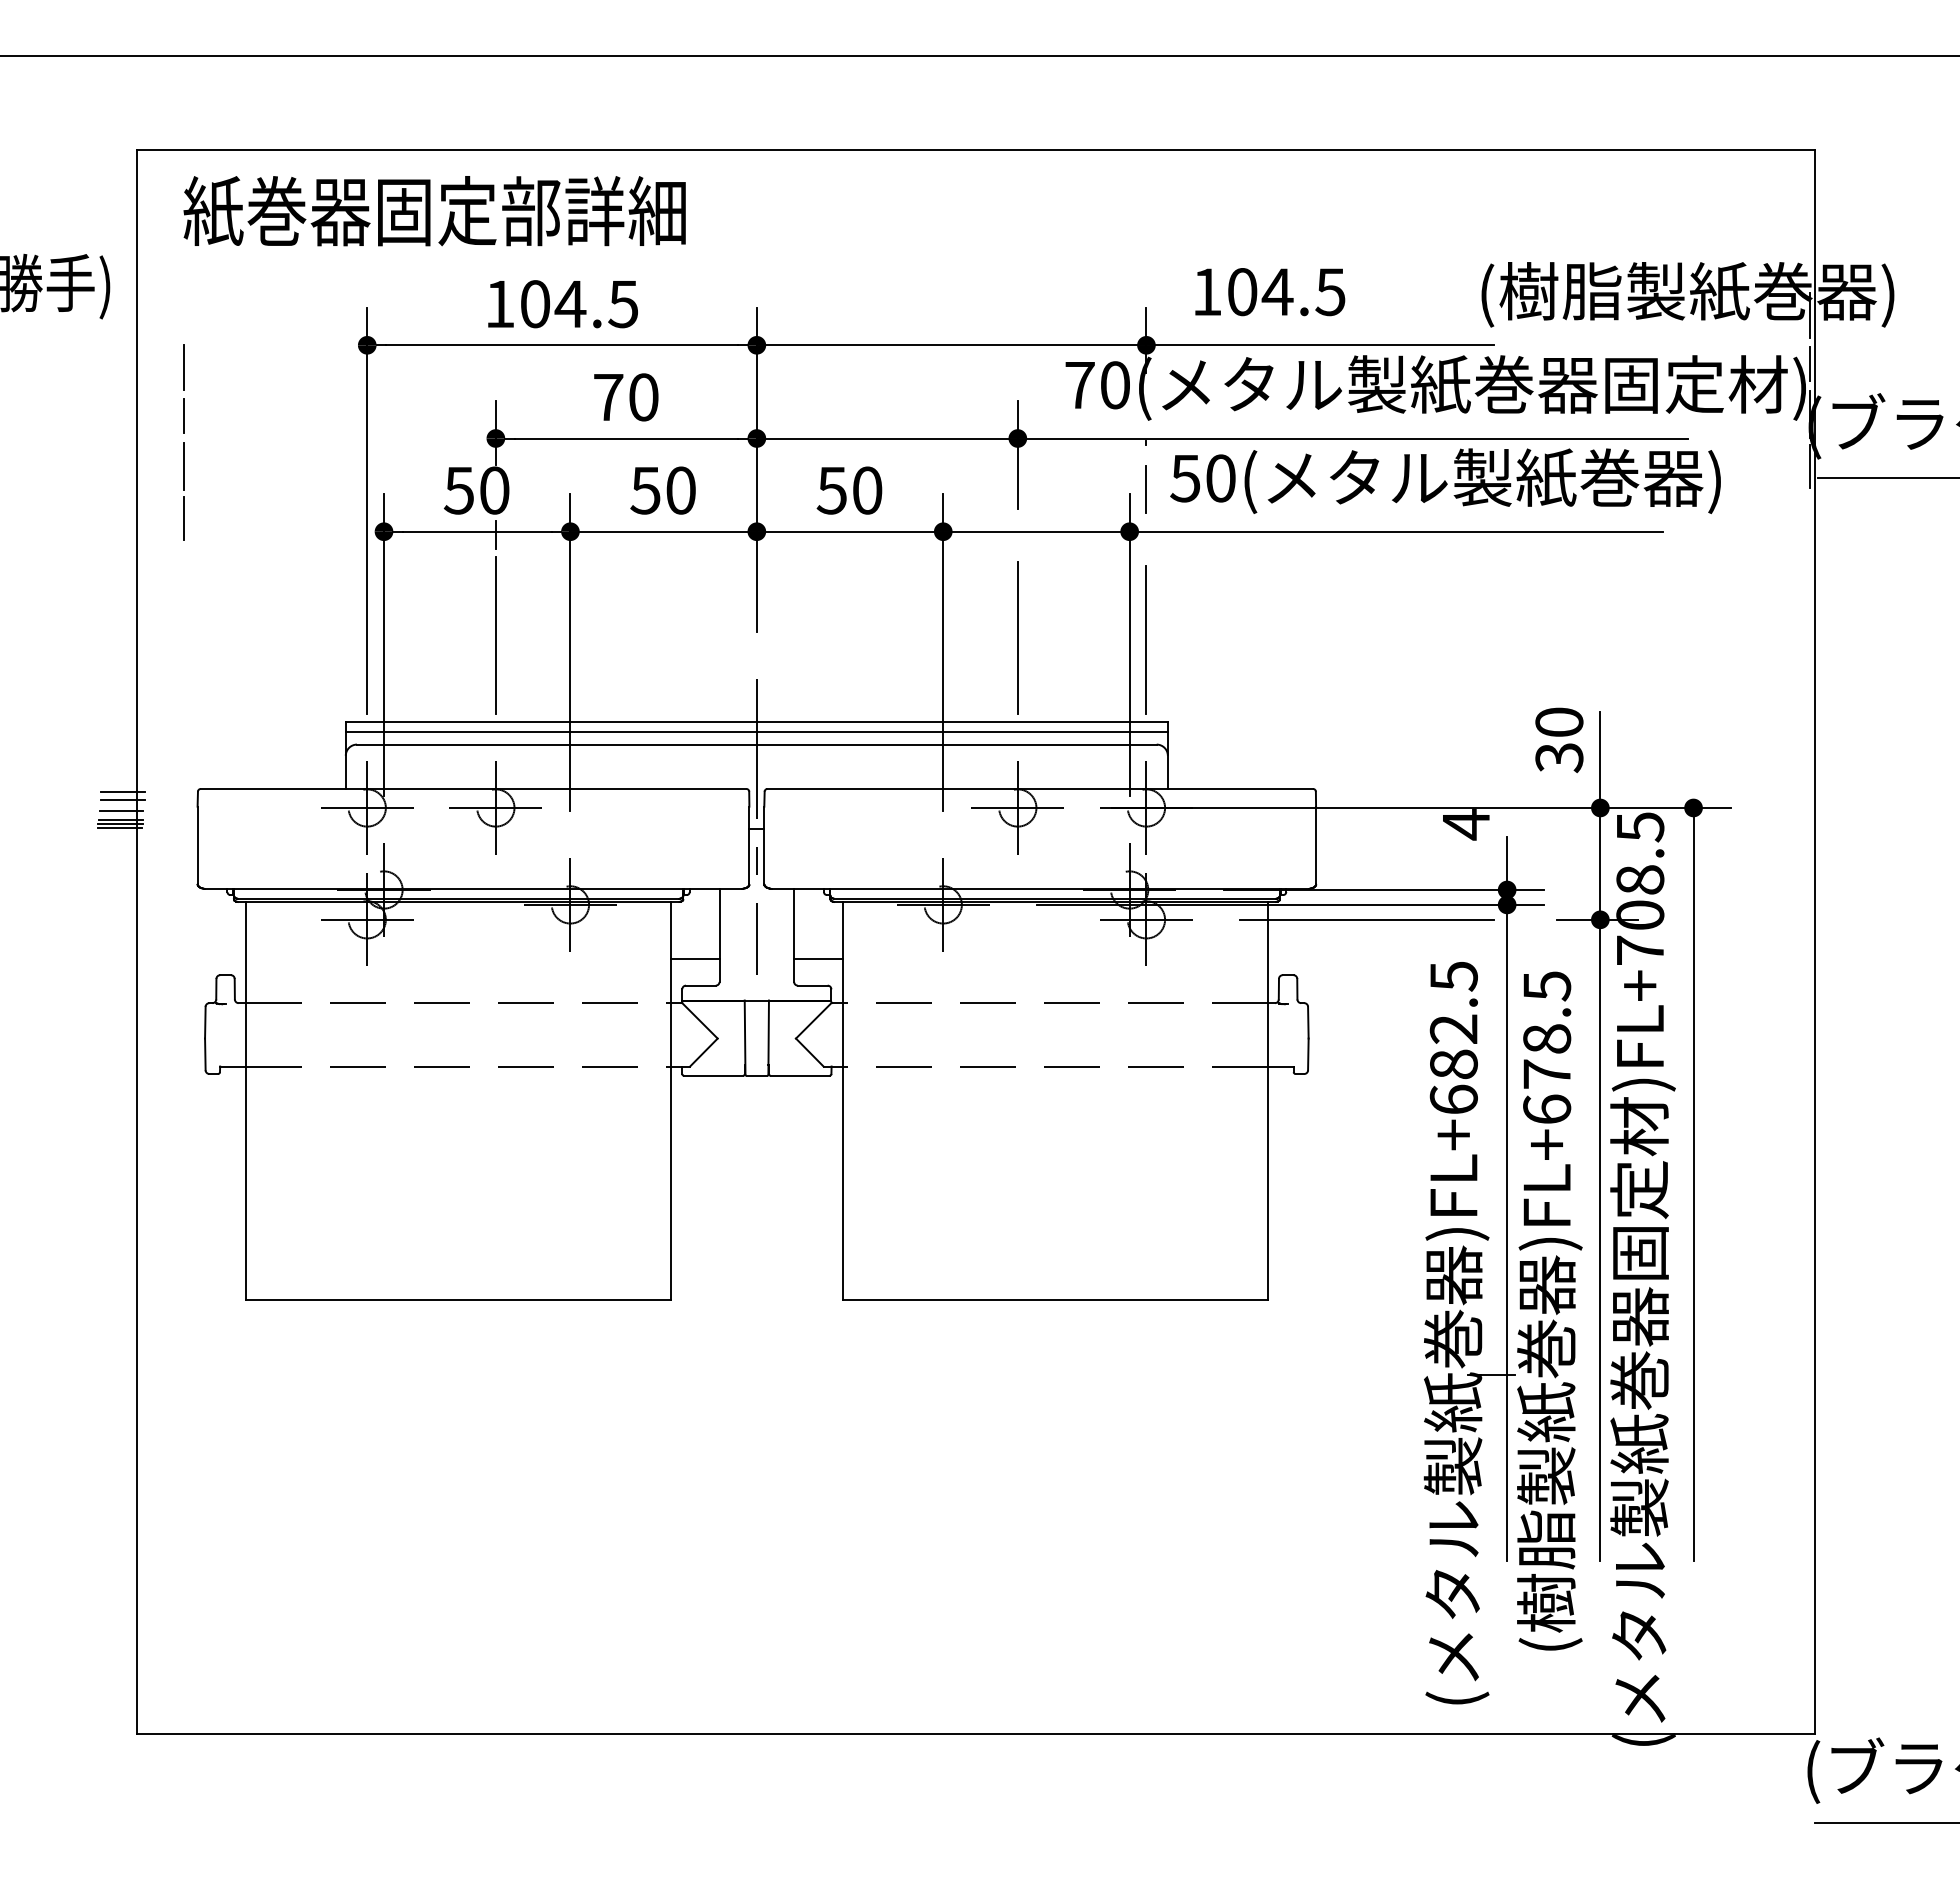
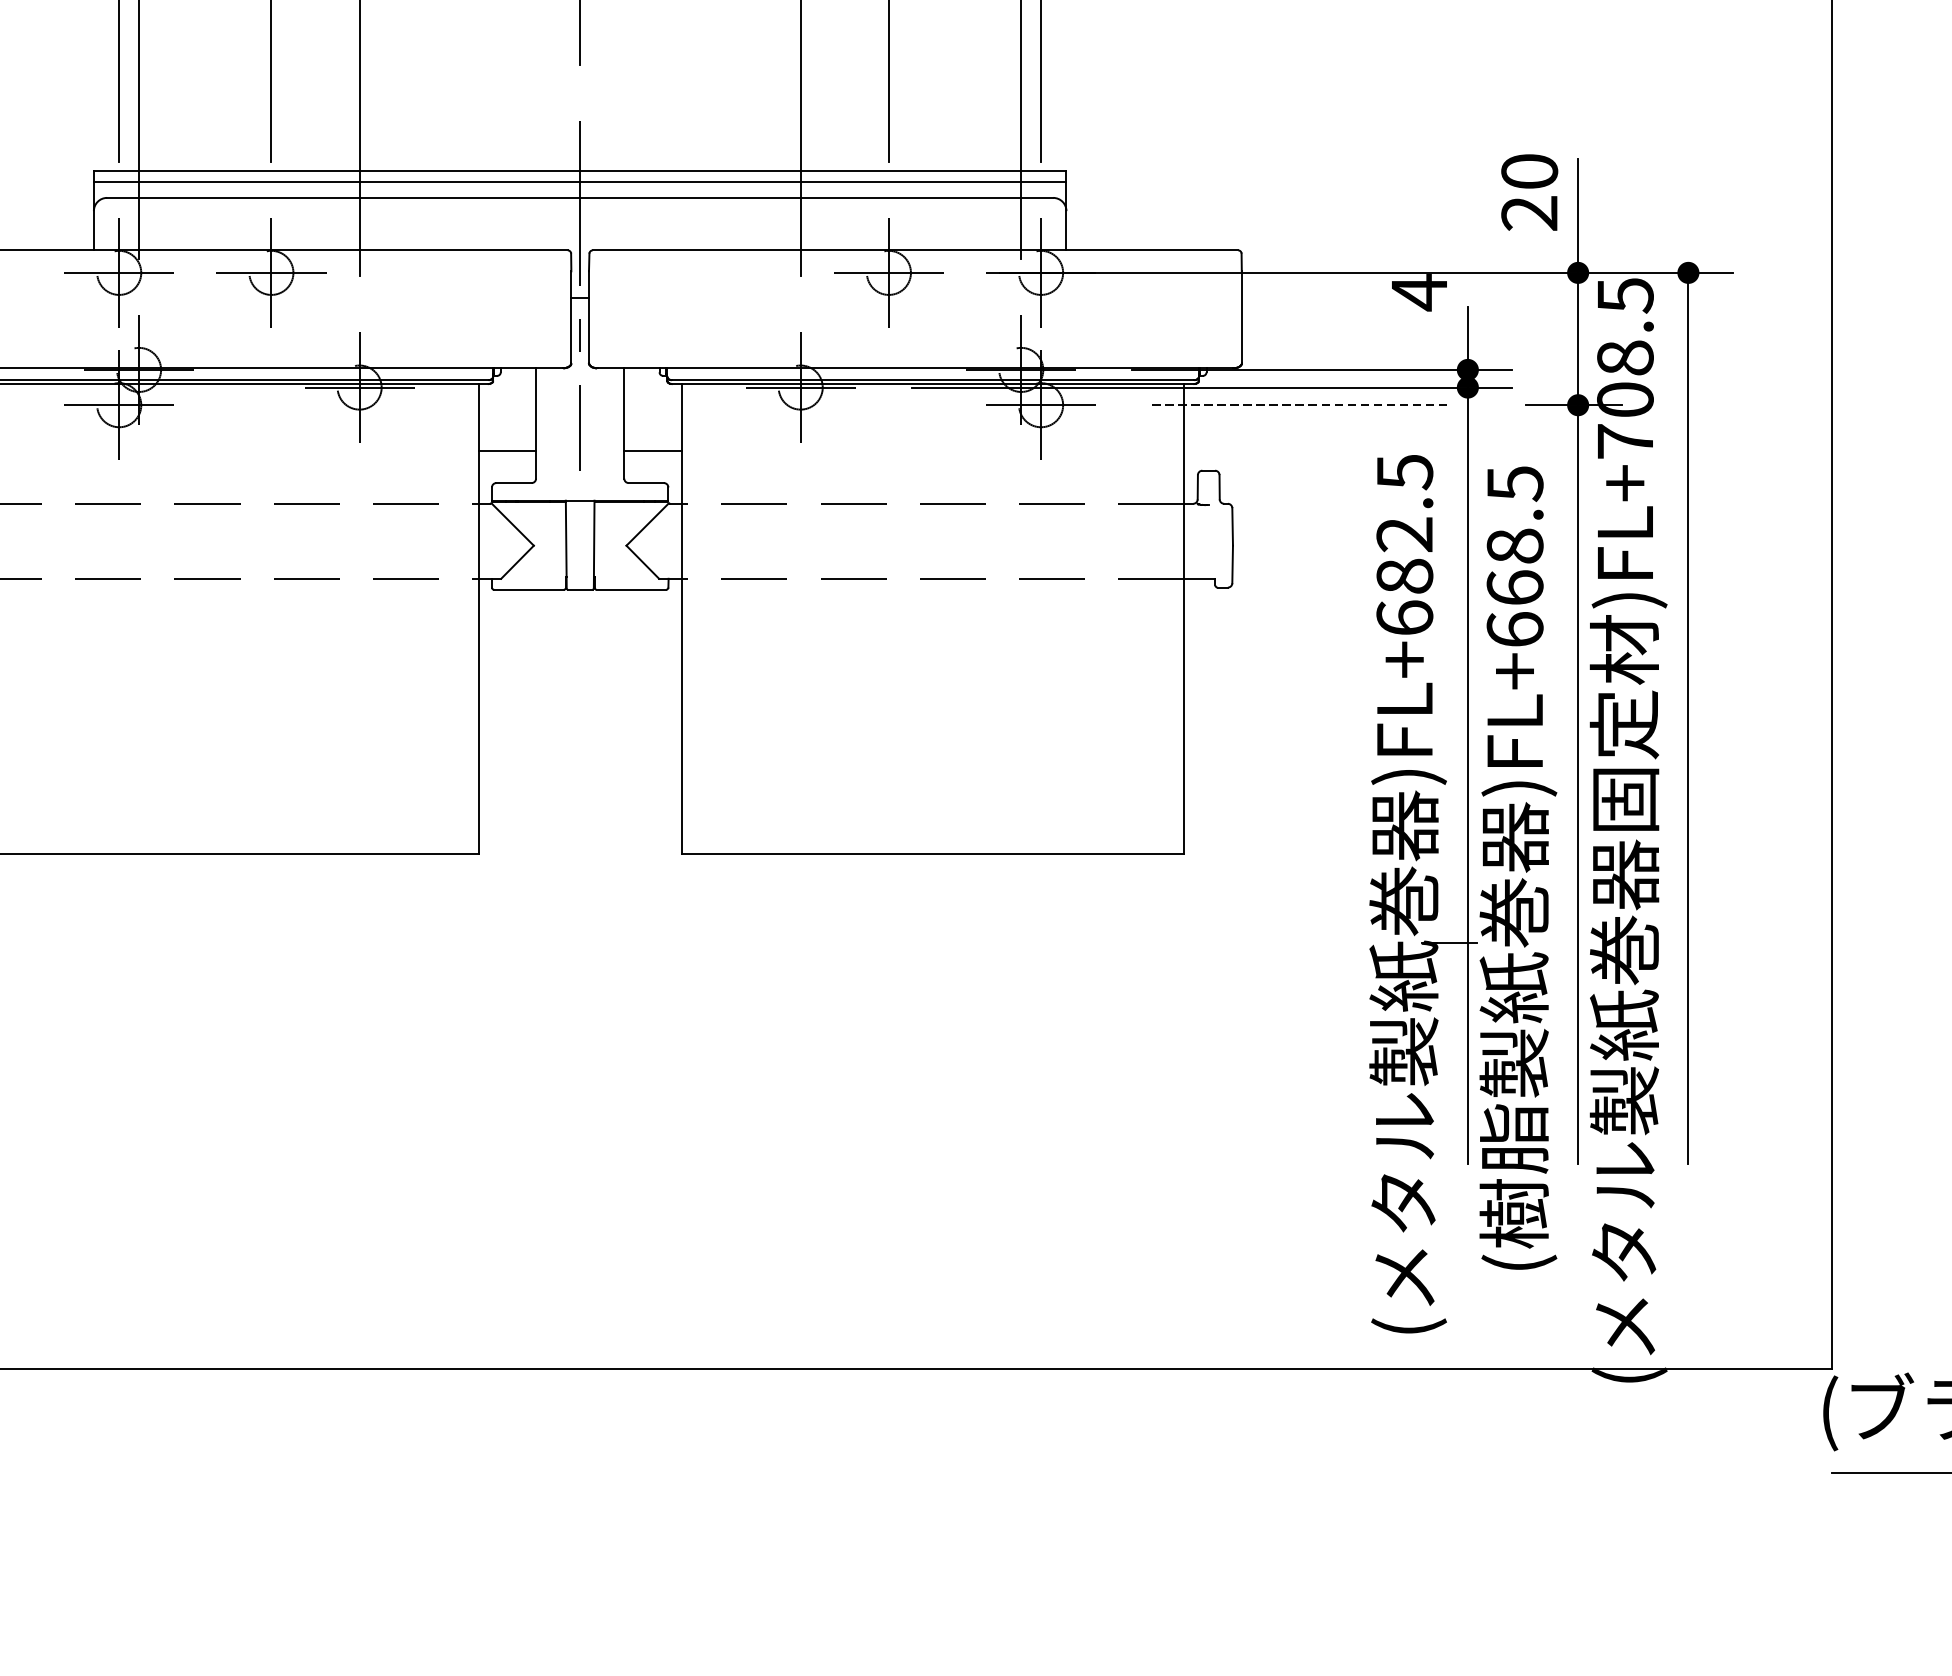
text: (1559, 758) -> (1529, 214), 30 -> 20
line: (1367, 919) -> (1302, 404), solid -> dashed
text: (1547, 1073) -> (1515, 587), )FL+678.5 -> )FL+668.5

